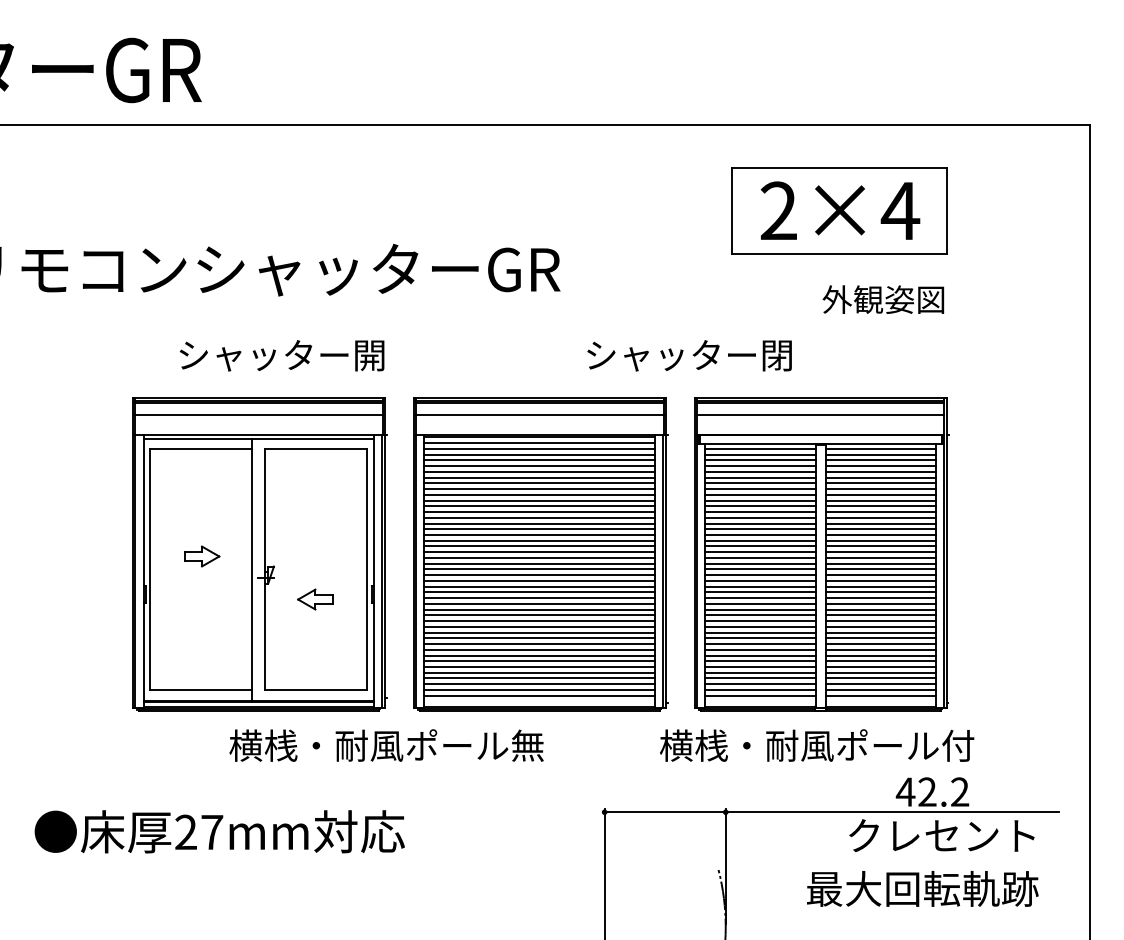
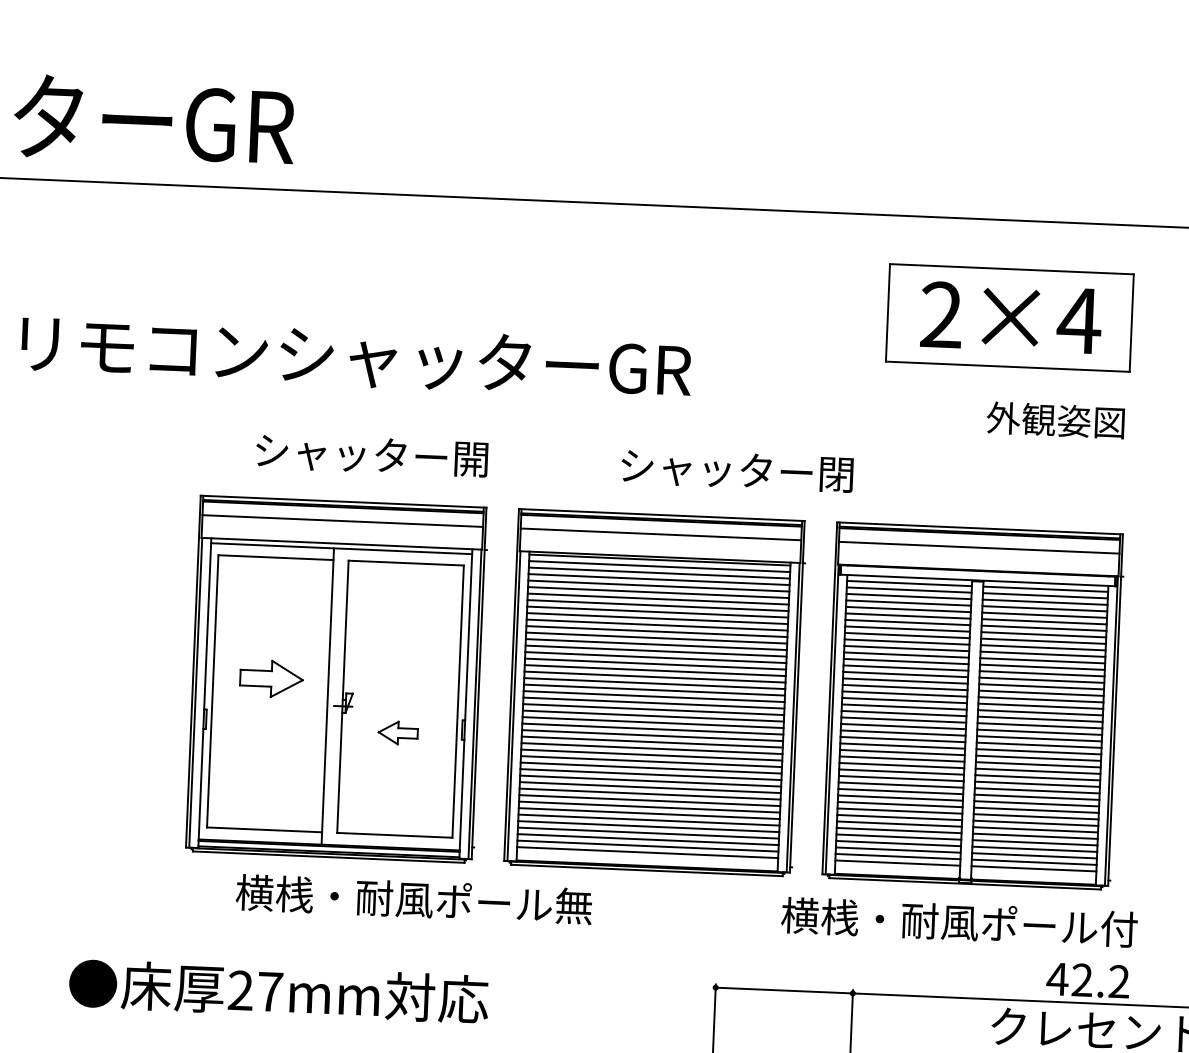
text: (689, 355) -> (737, 470), moved
part: (202, 556) -> (272, 678), size x1.6
text: (386, 745) -> (414, 899), moved

